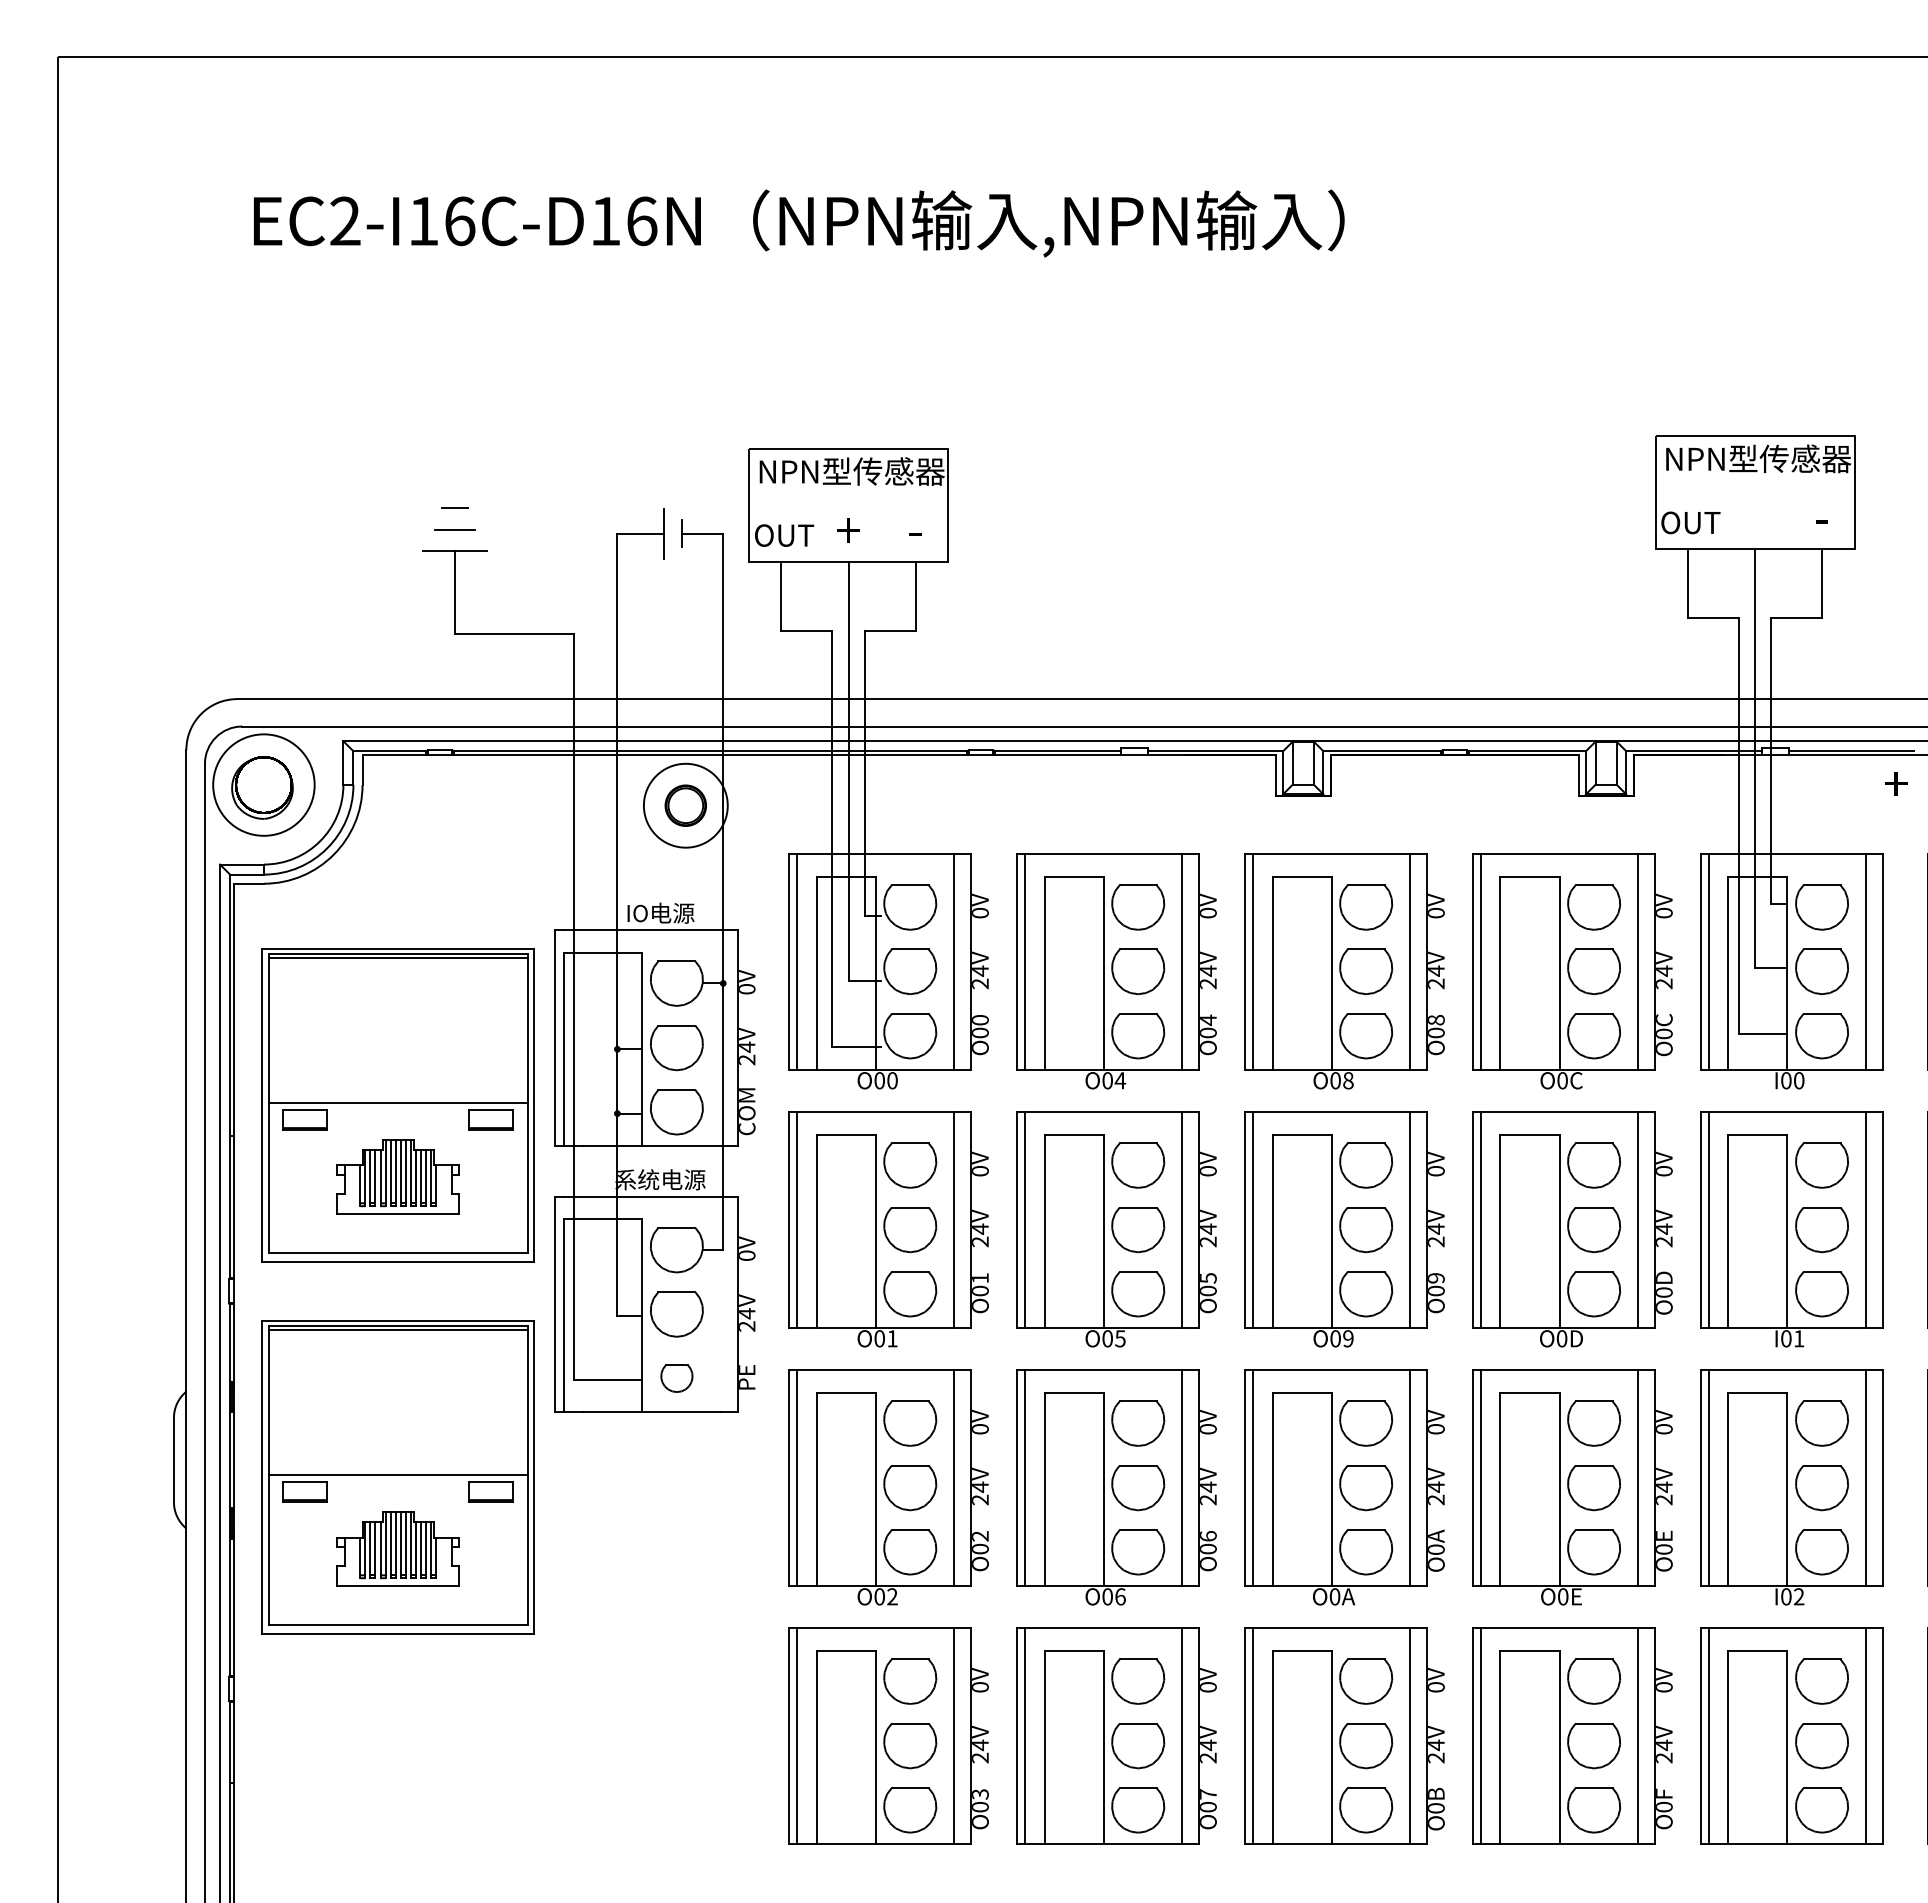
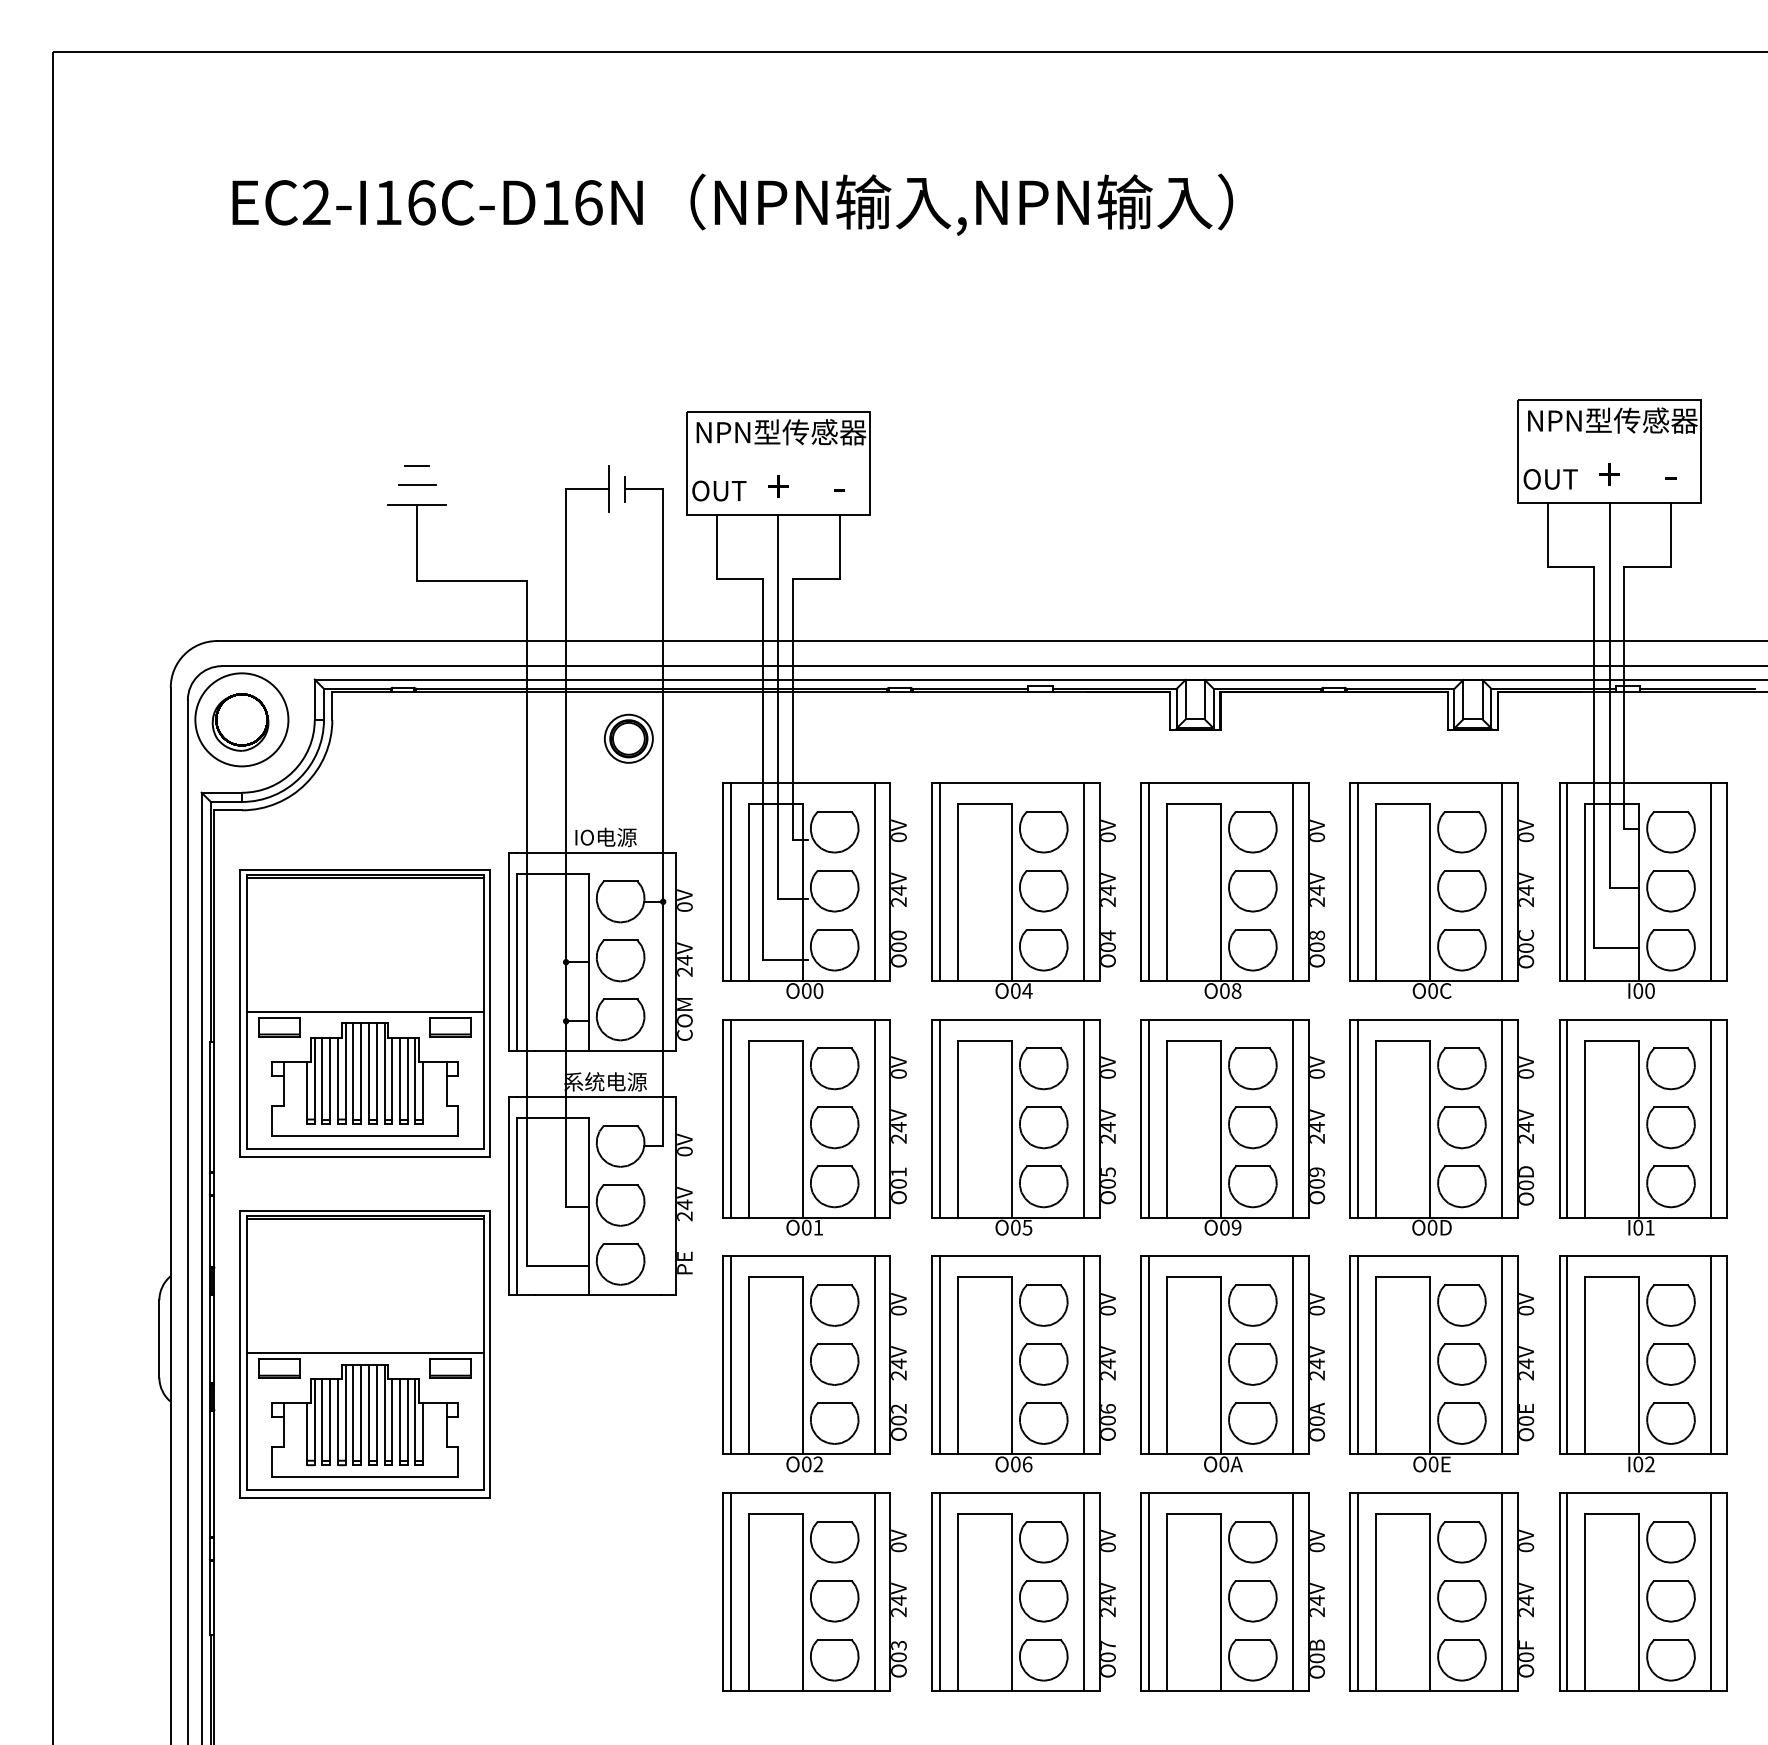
text: (1896, 783) -> (1609, 474), moved
circle: (685, 805) -> (628, 738), size x0.62
part: (398, 1176) -> (365, 1078), size x1.67
part: (676, 1378) -> (620, 1264), size x1.67
part: (398, 1548) -> (365, 1420), size x1.67

